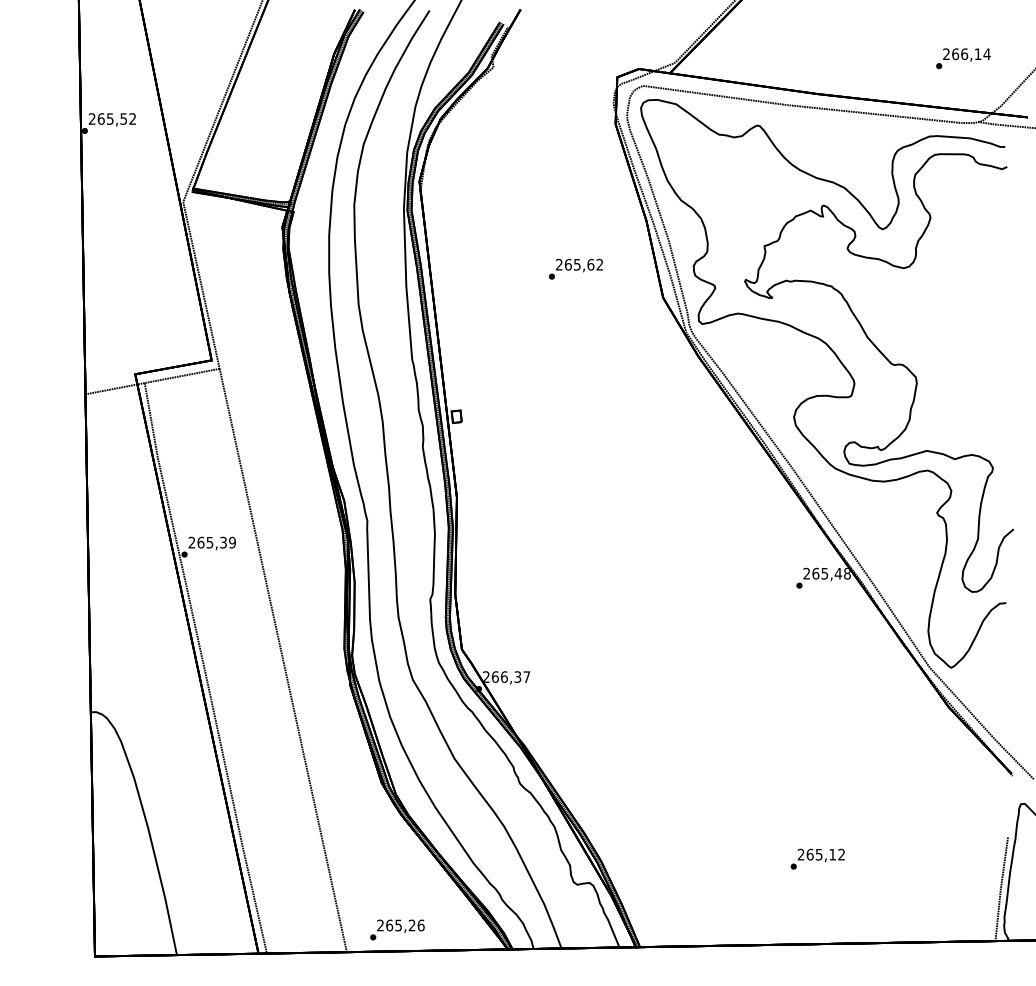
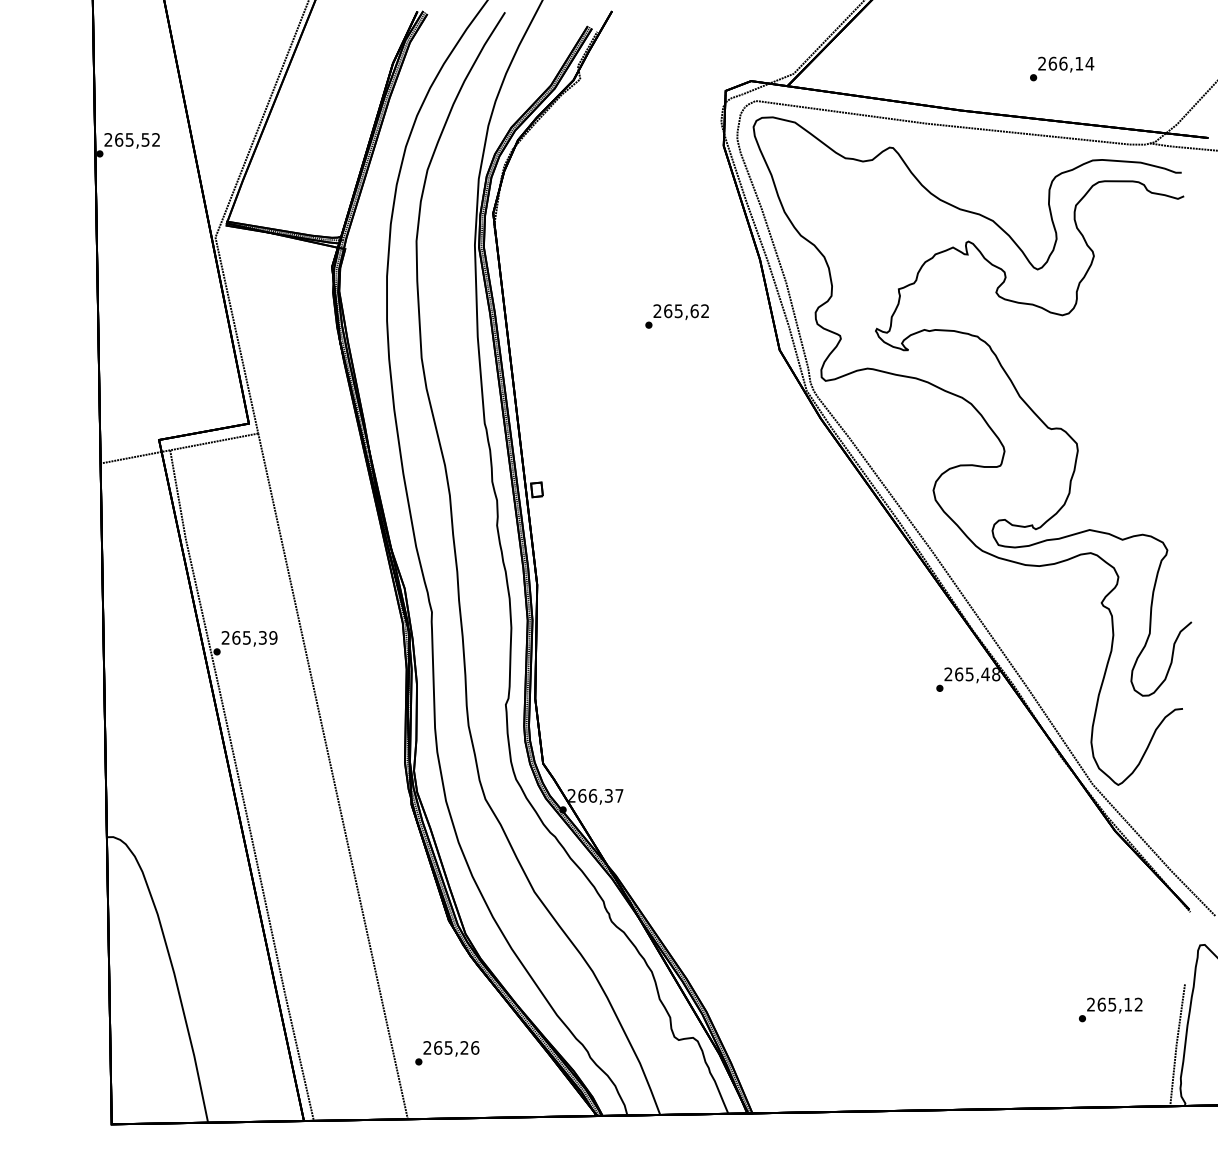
text: (963, 58) -> (1062, 68), moved
text: (817, 858) -> (1110, 1009), moved
text: (397, 929) -> (447, 1052), moved

